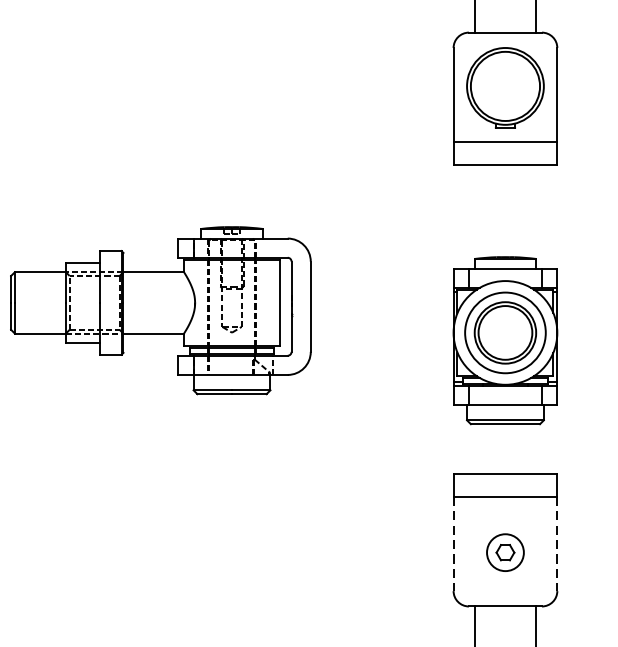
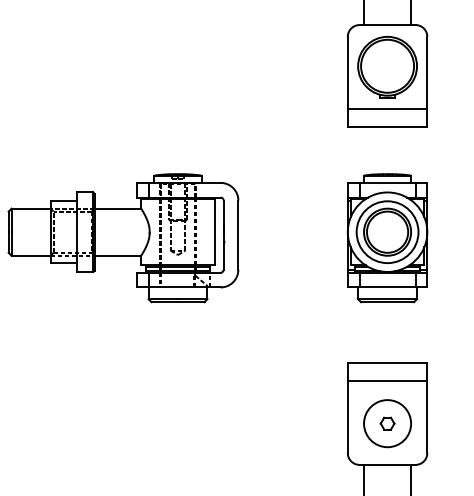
part: (505, 341) -> (387, 238), moved
line: (453, 544) -> (347, 417), dashed -> solid
line: (557, 544) -> (427, 417), dashed -> solid
circle: (505, 552) -> (387, 423), size x1.67

